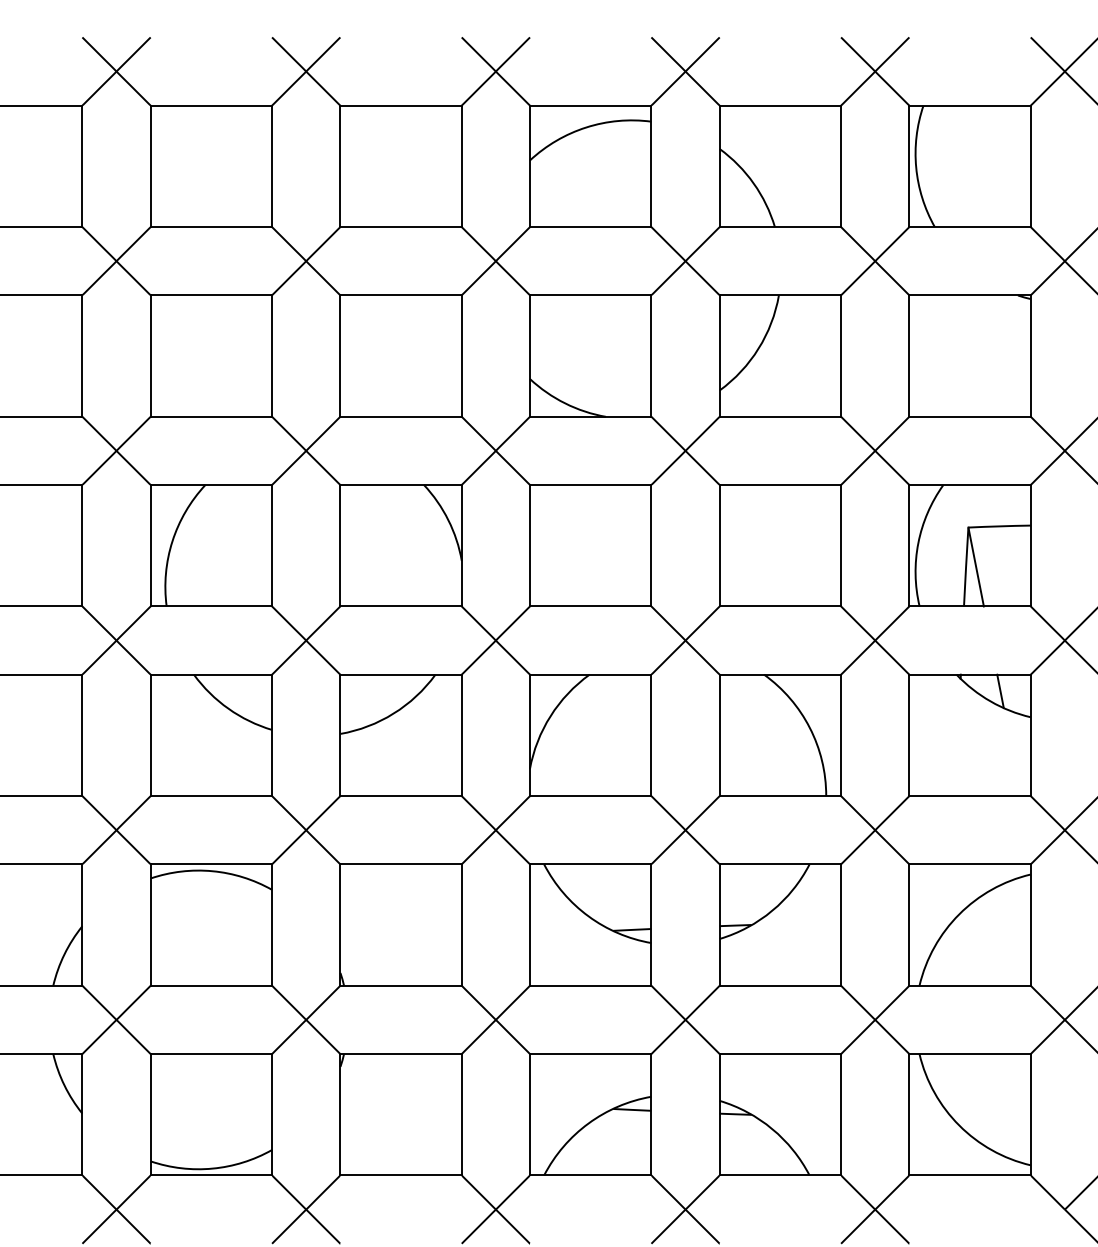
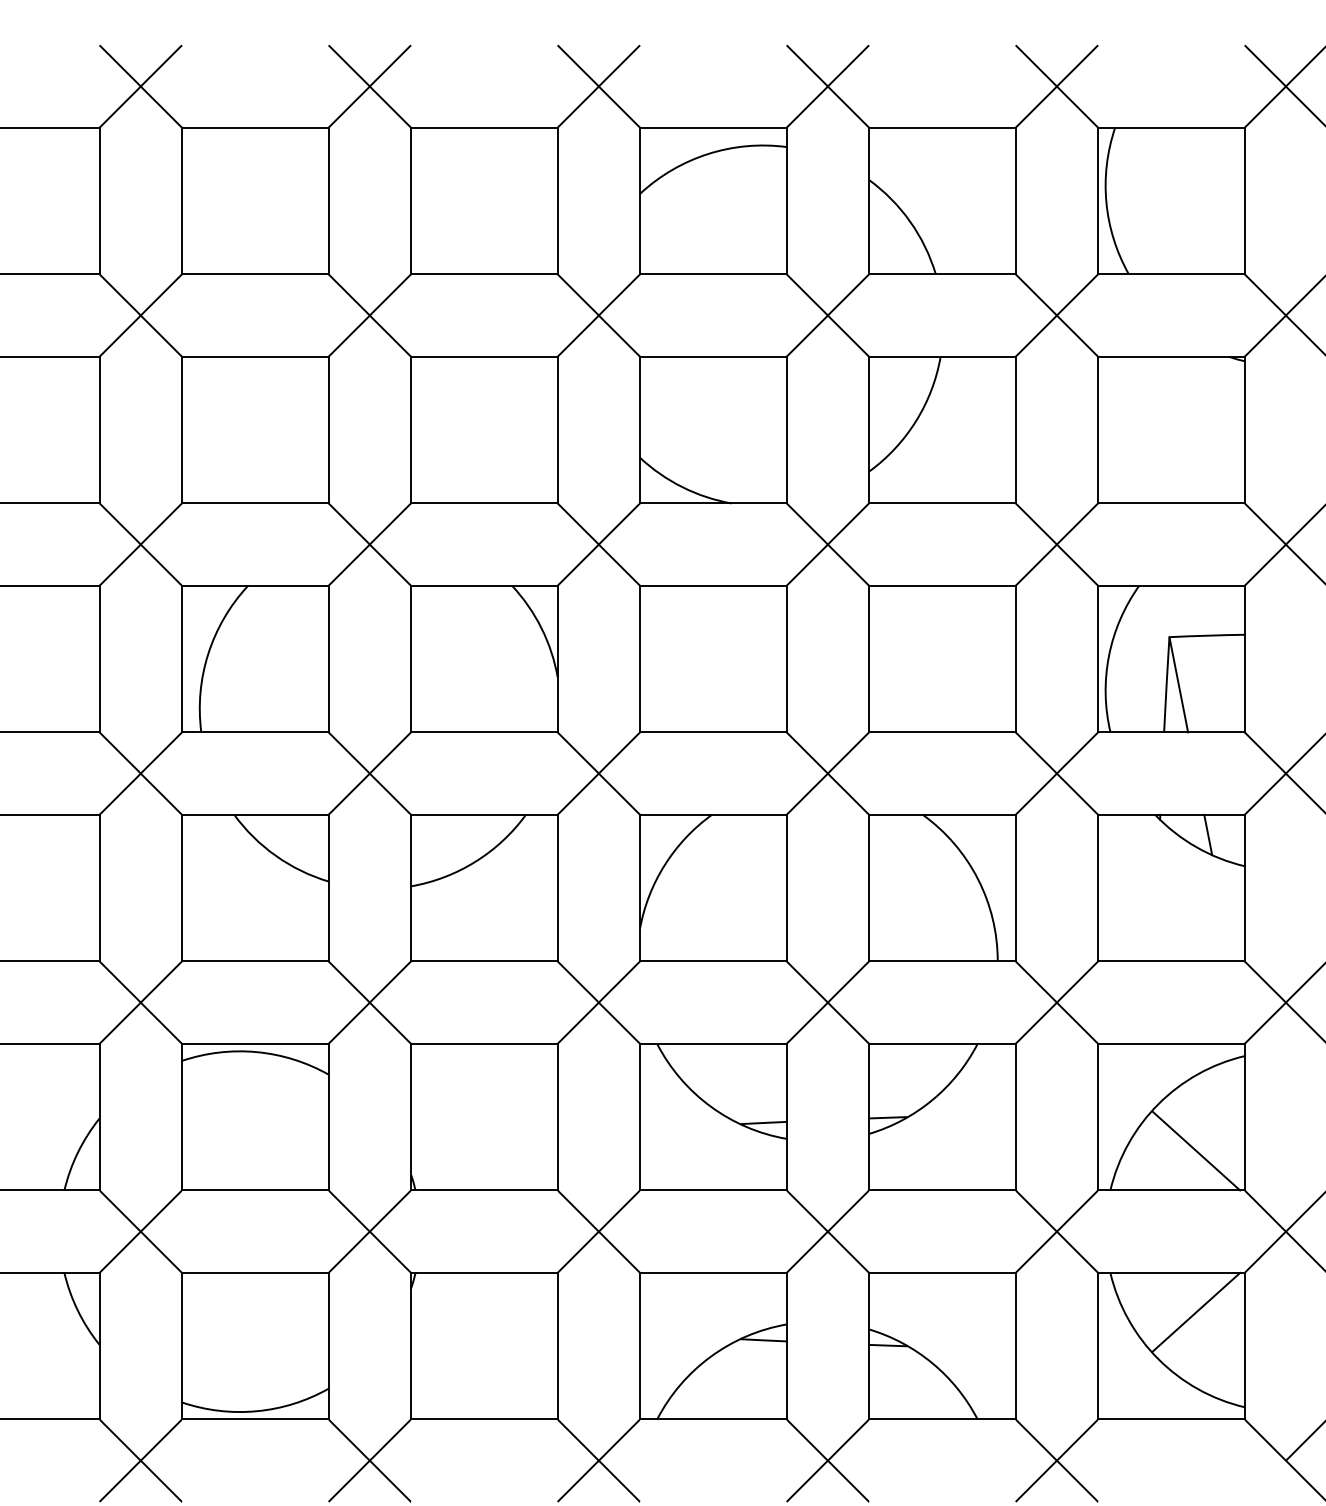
line: (990, 952) -> (1196, 1150), added
line: (990, 1086) -> (1196, 1312), added

